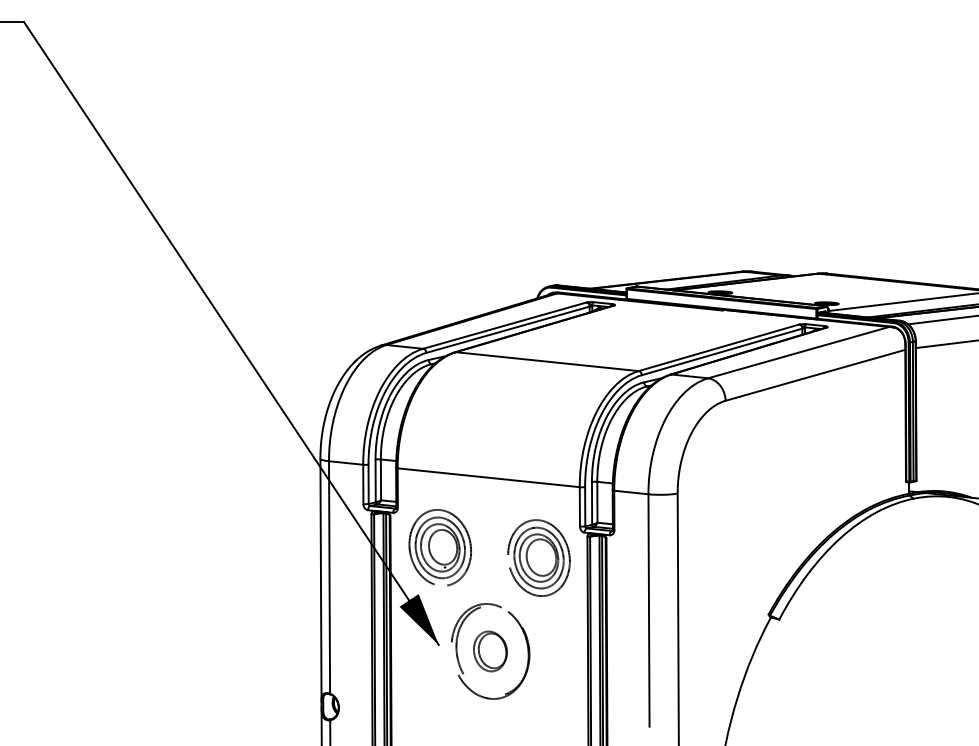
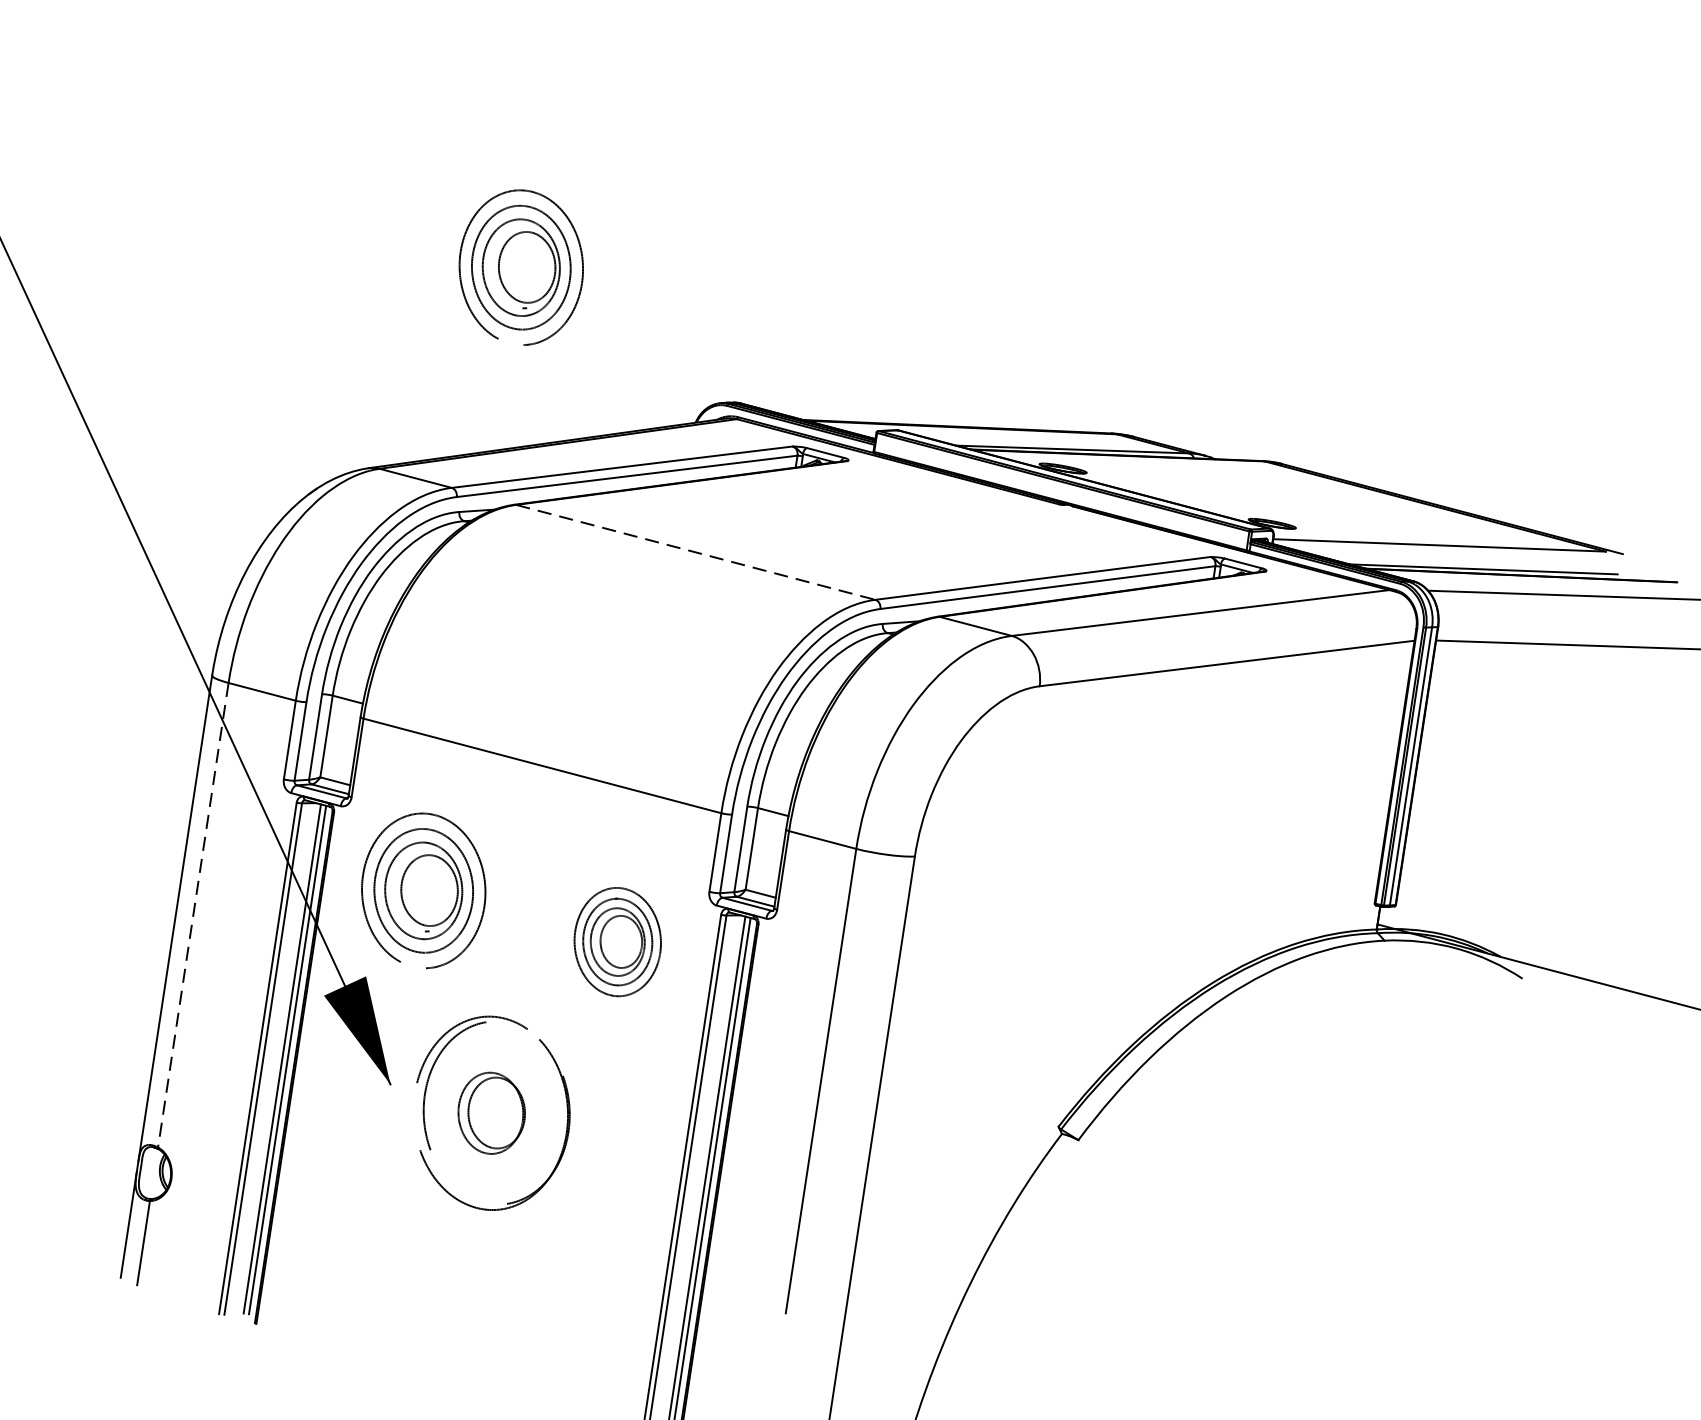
part: (439, 235) -> (519, 266), added
line: (547, 361) -> (696, 552), solid -> dashed
part: (538, 557) -> (616, 940), size x0.7
line: (329, 577) -> (193, 915), solid -> dashed

